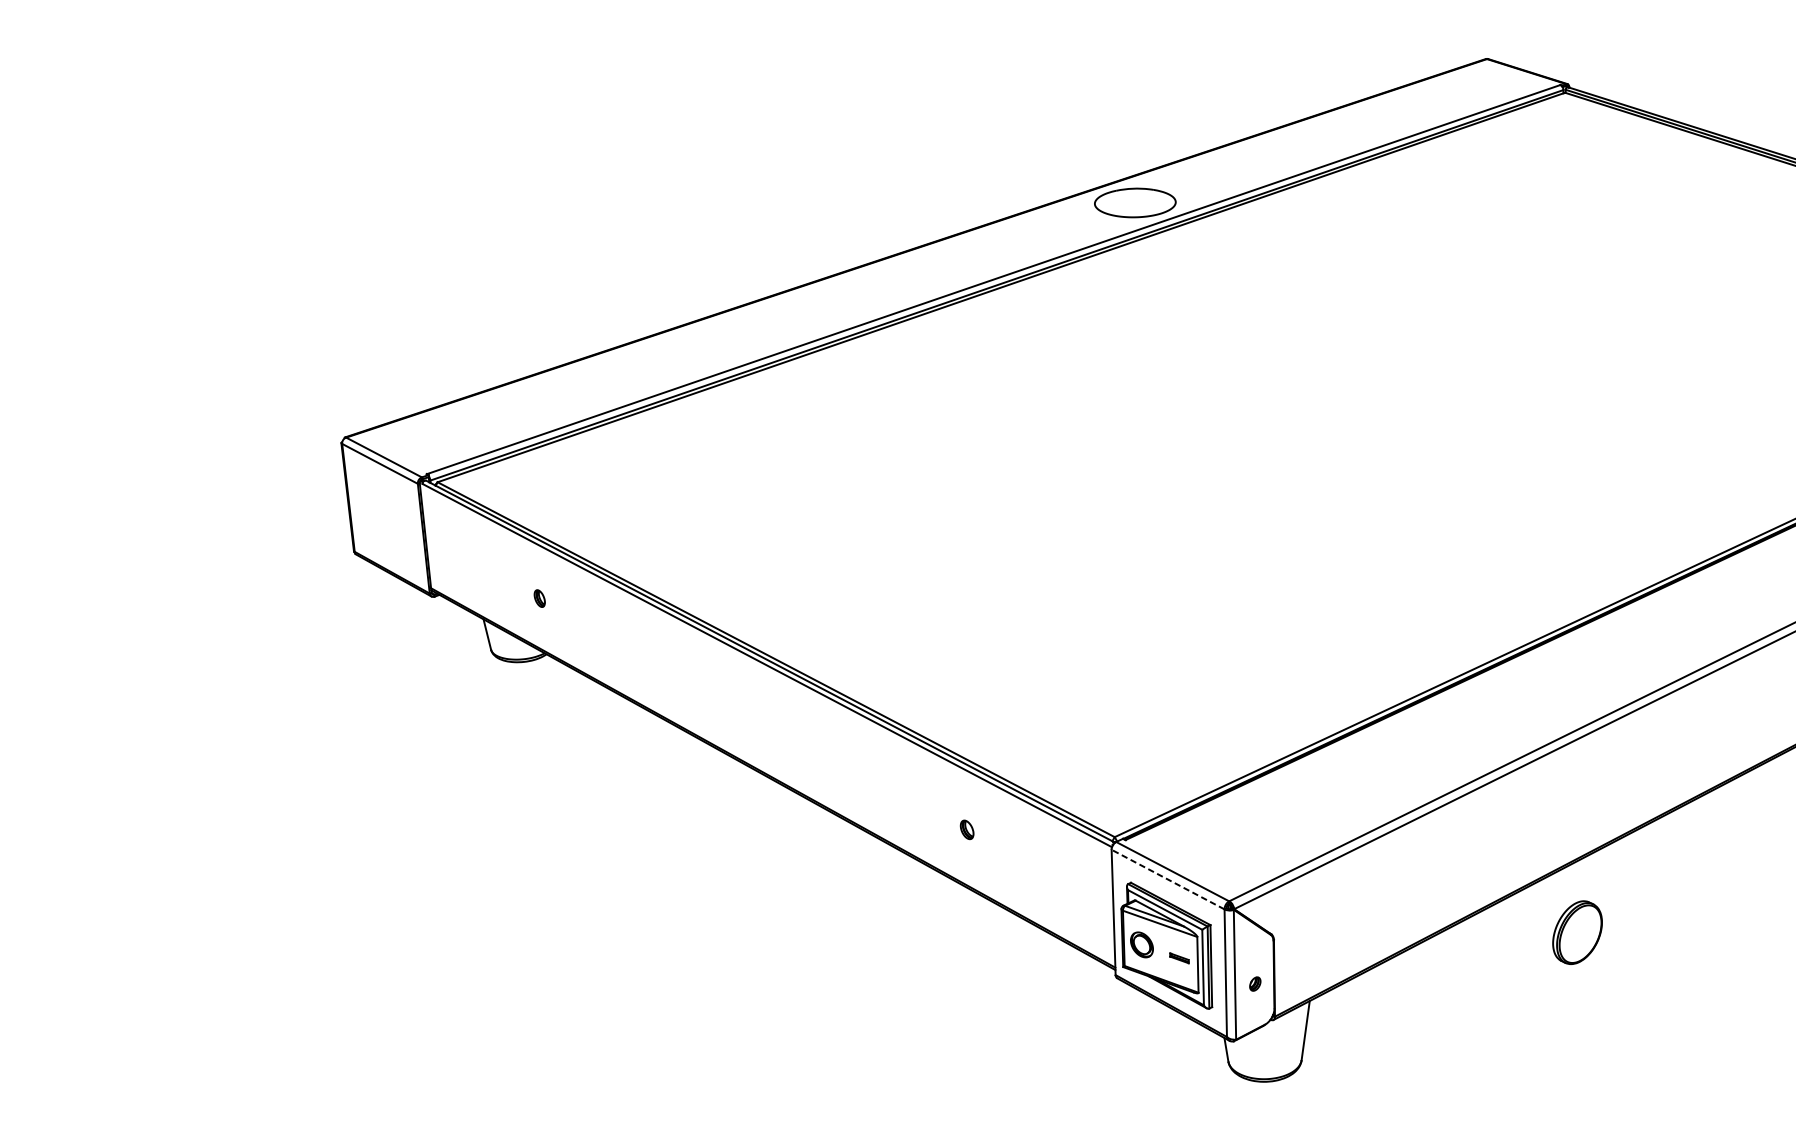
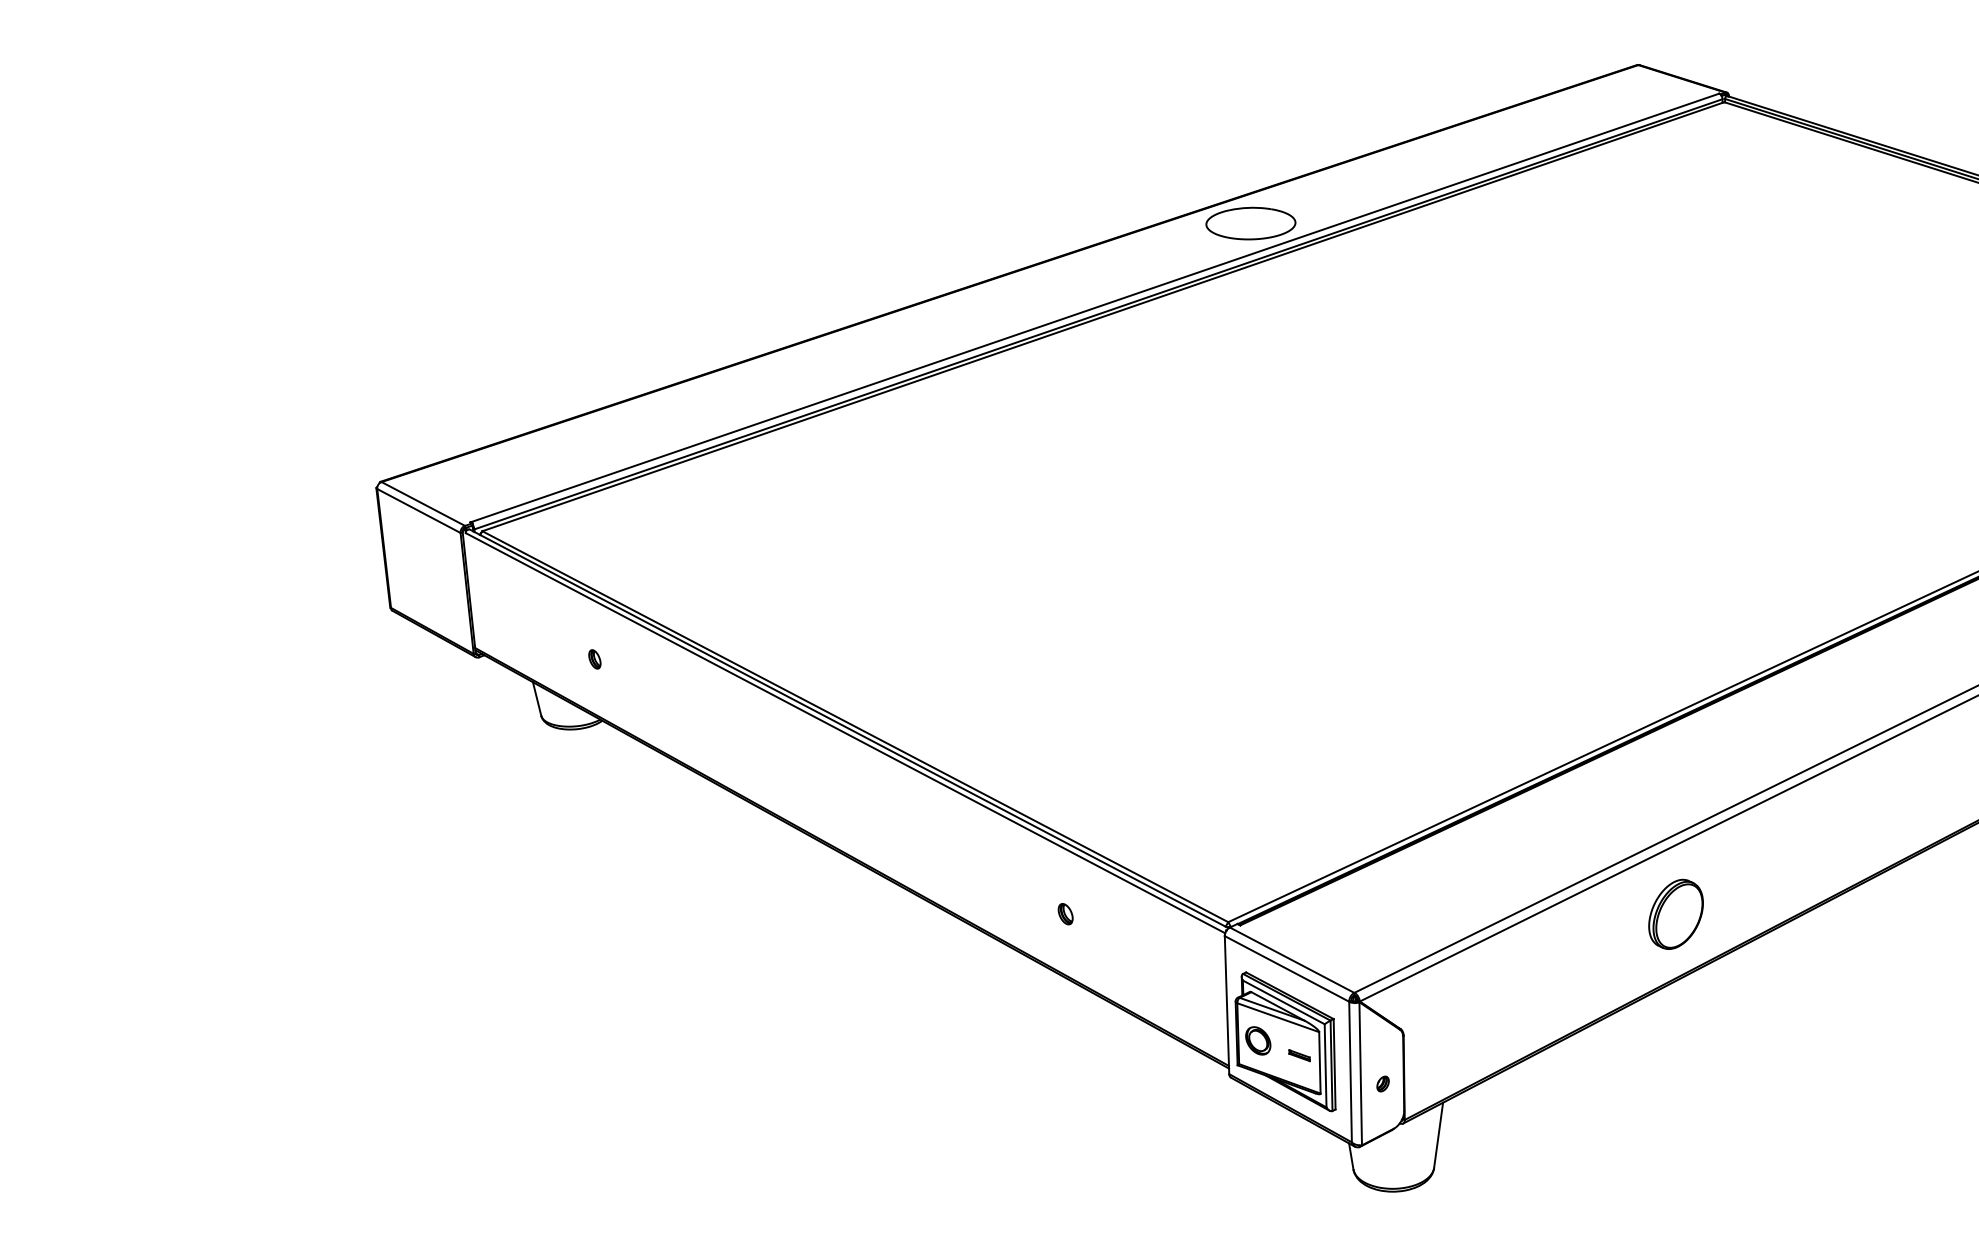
line: (1167, 879) -> (1286, 968), dashed -> solid
part: (1577, 931) -> (1675, 913), moved

